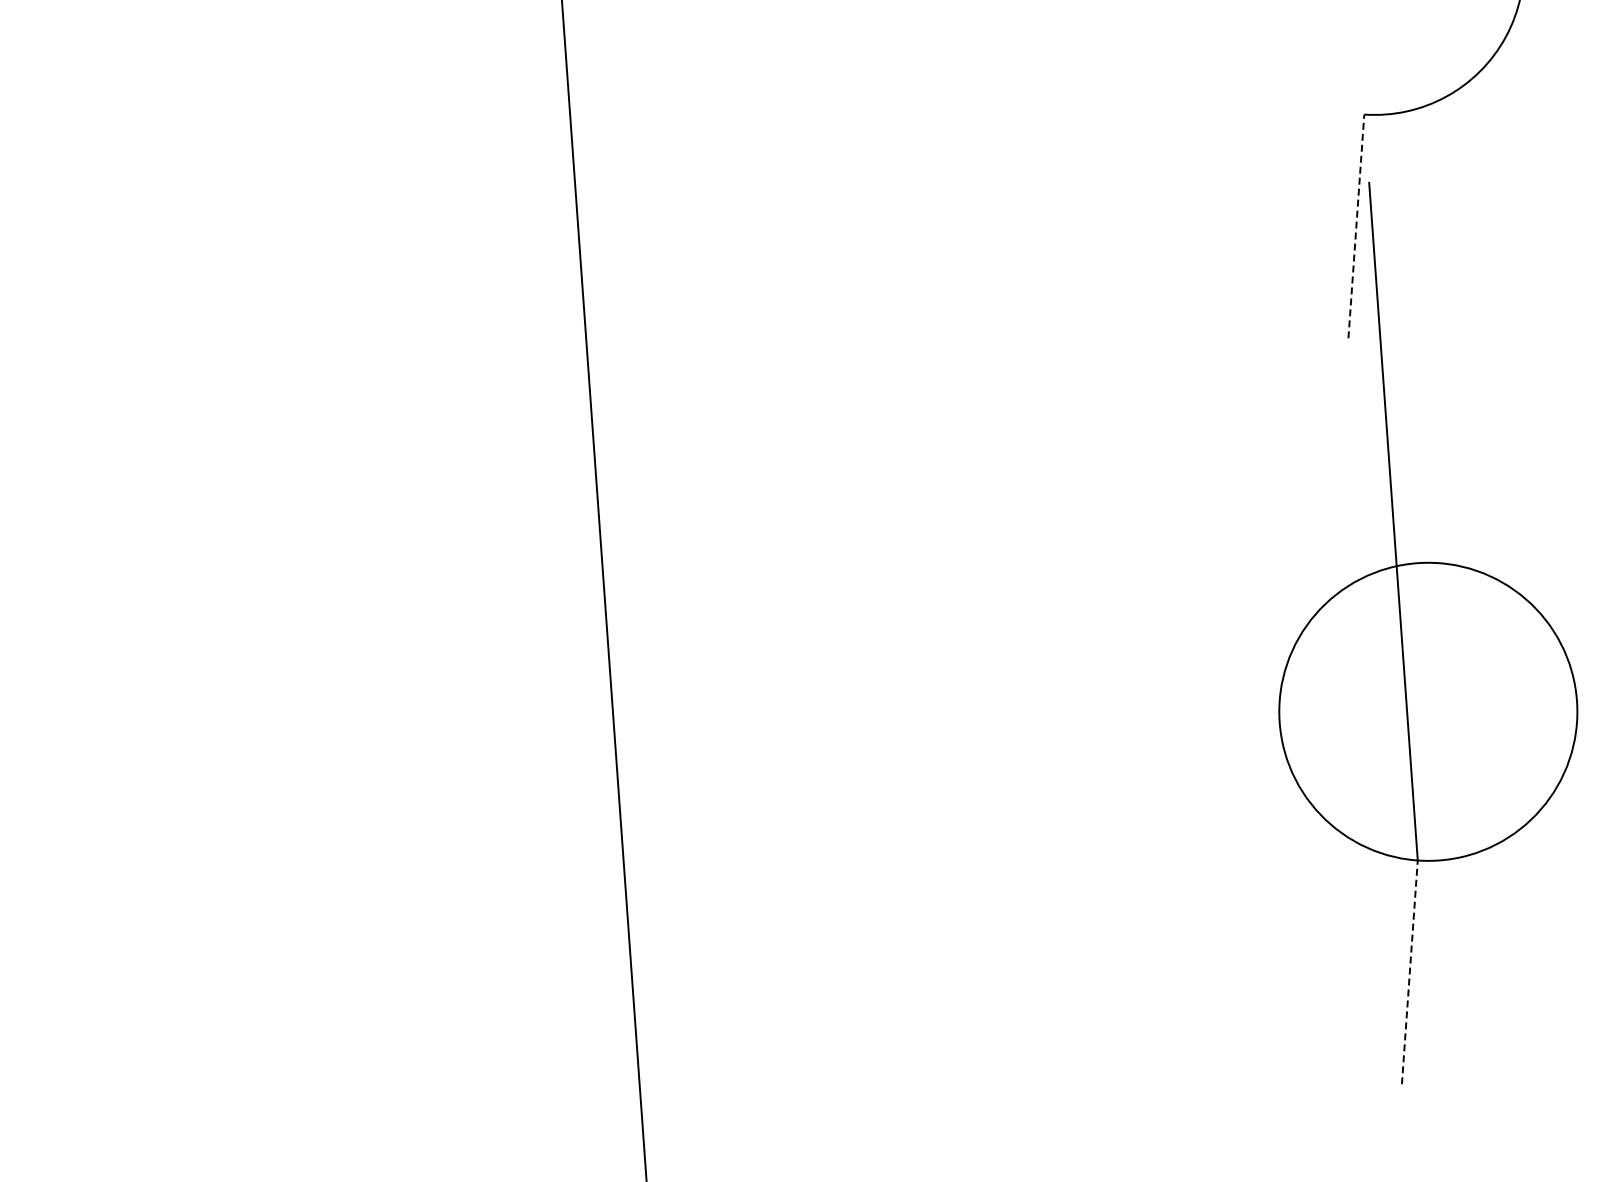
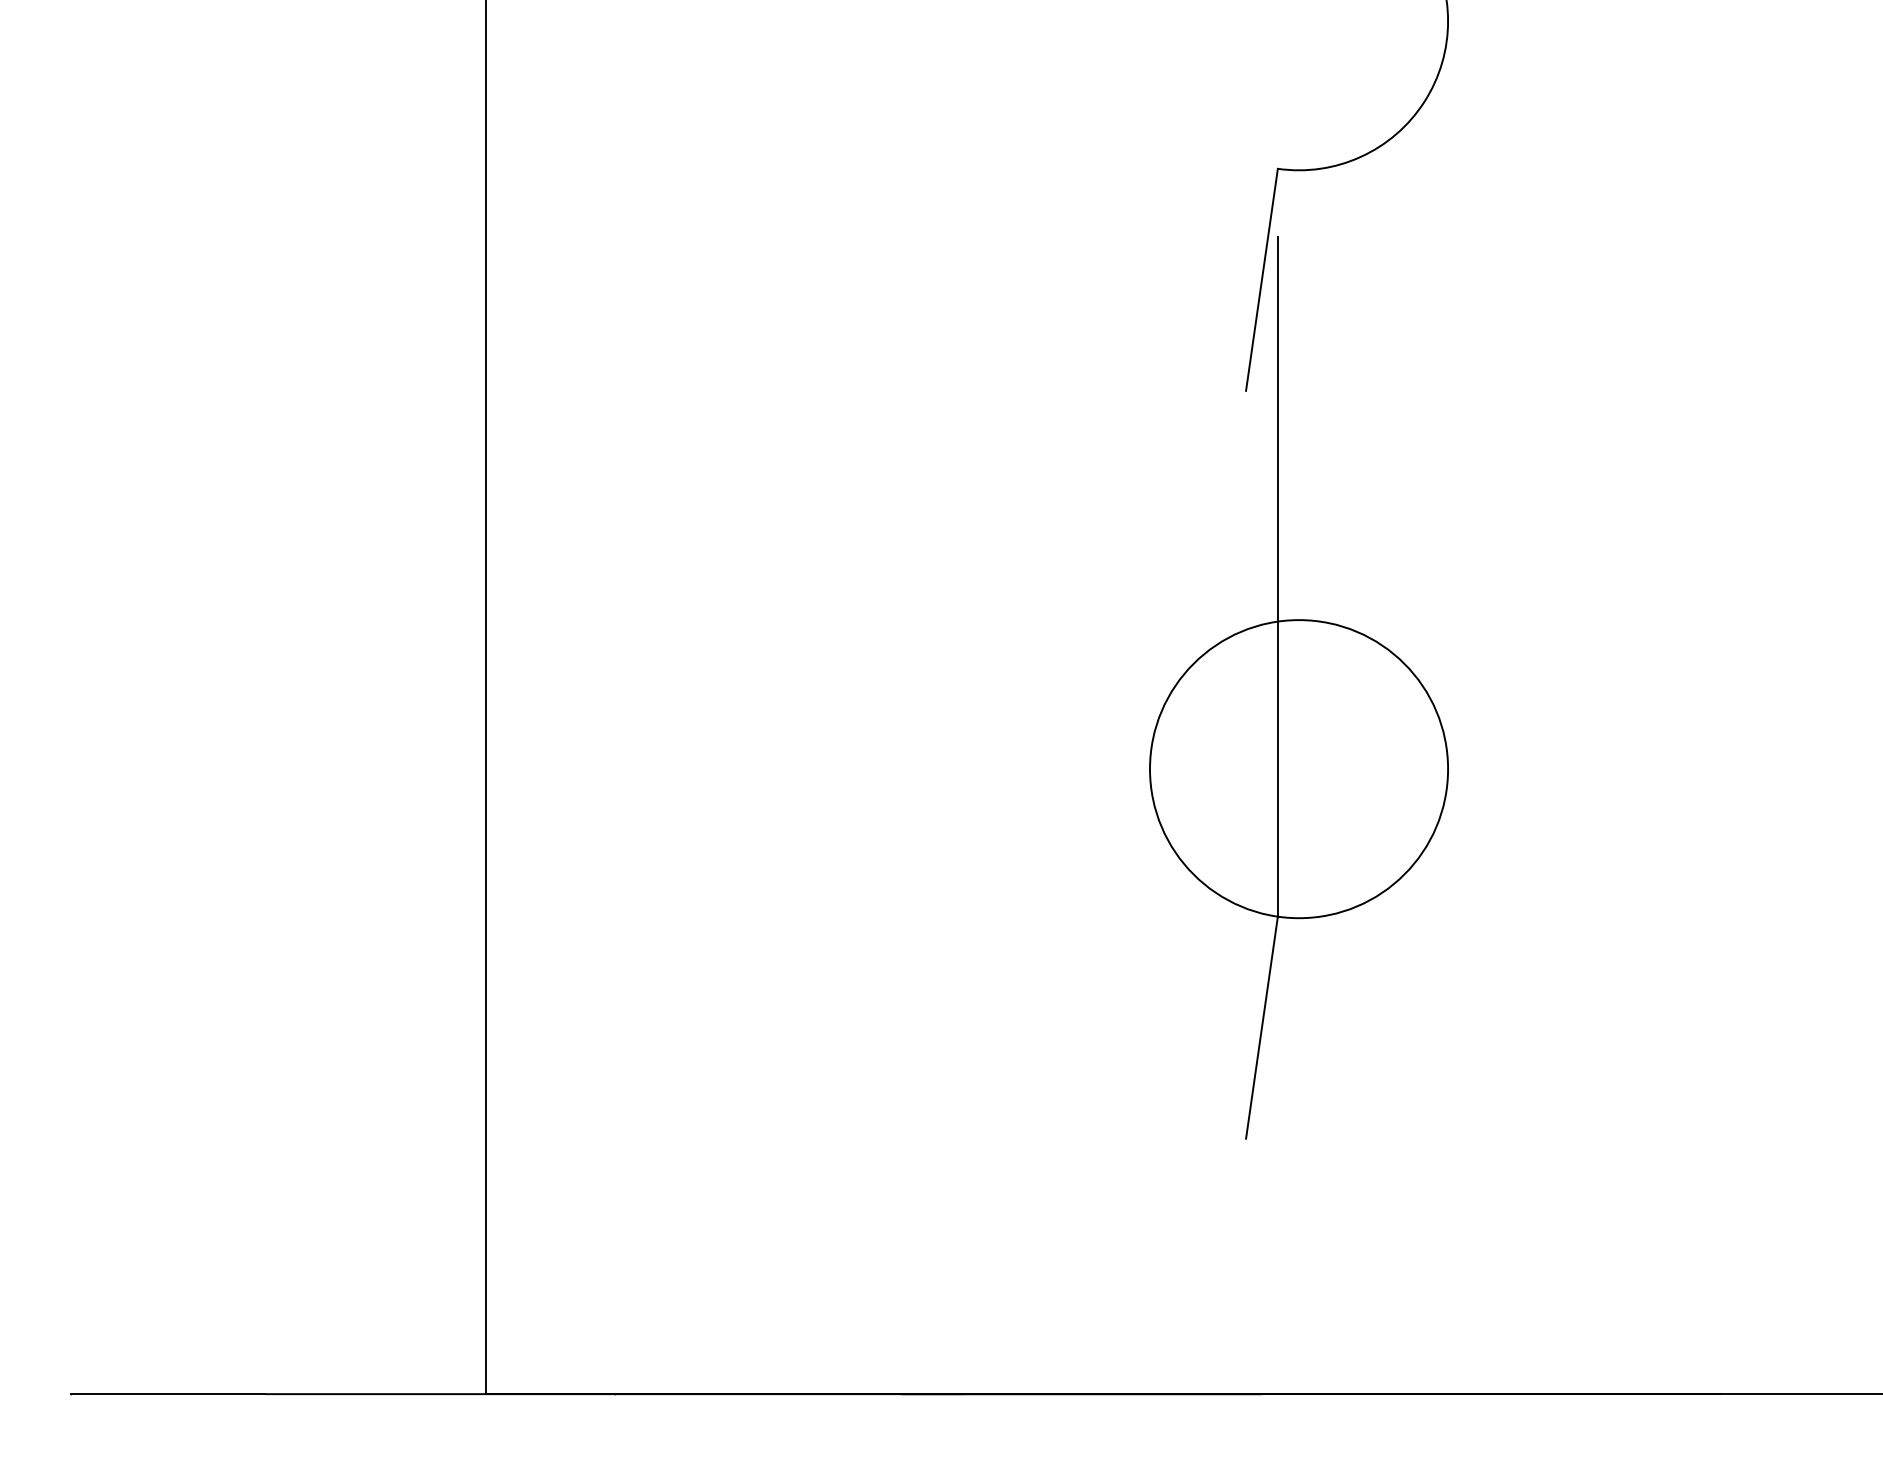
line: (1356, 226) -> (1262, 279), dashed -> solid
line: (1410, 972) -> (1262, 1027), dashed -> solid

